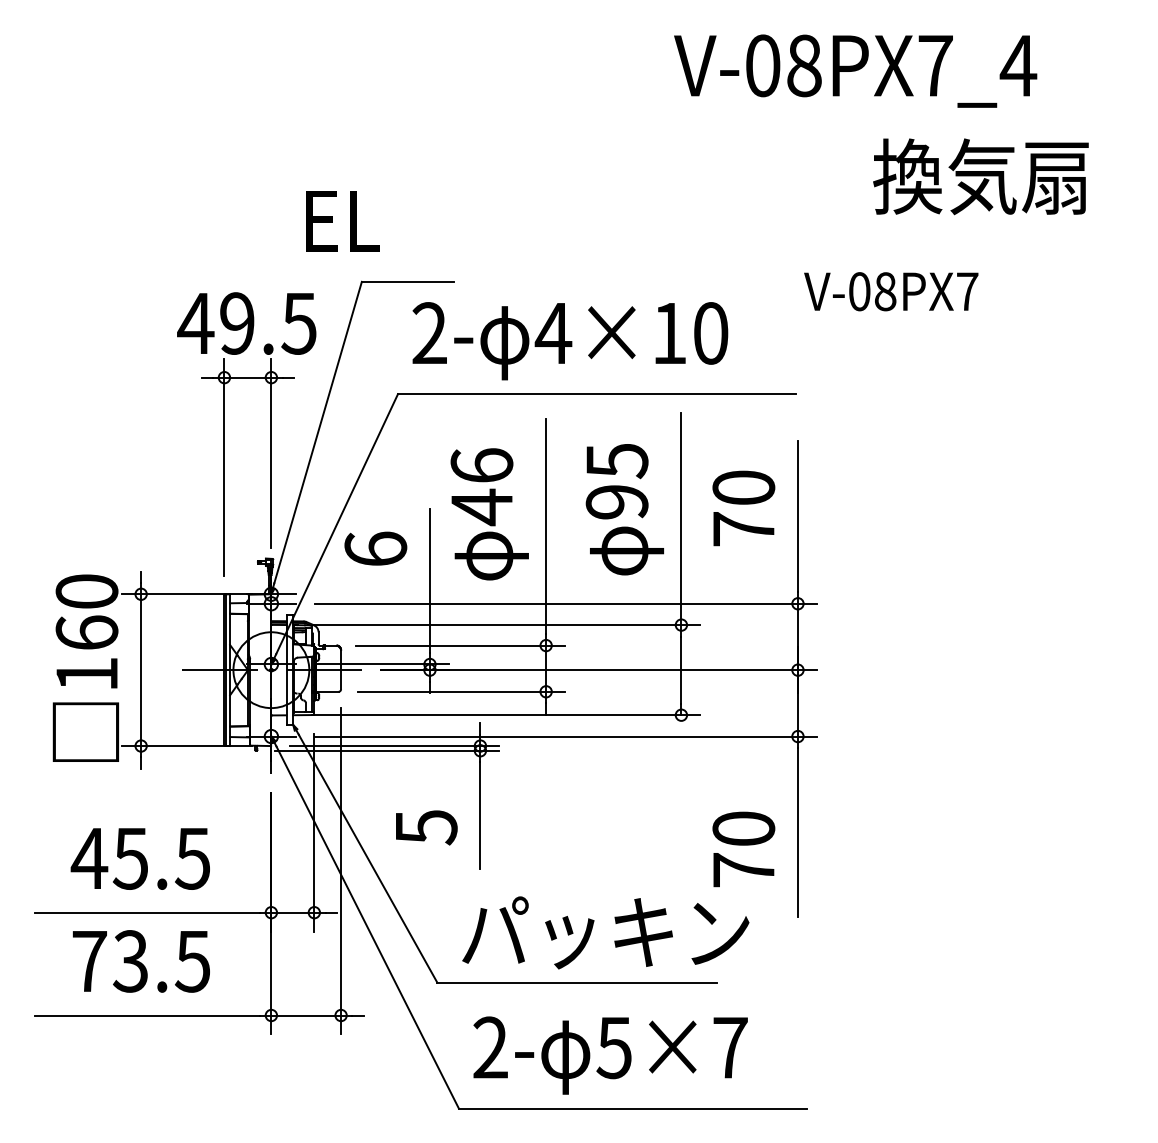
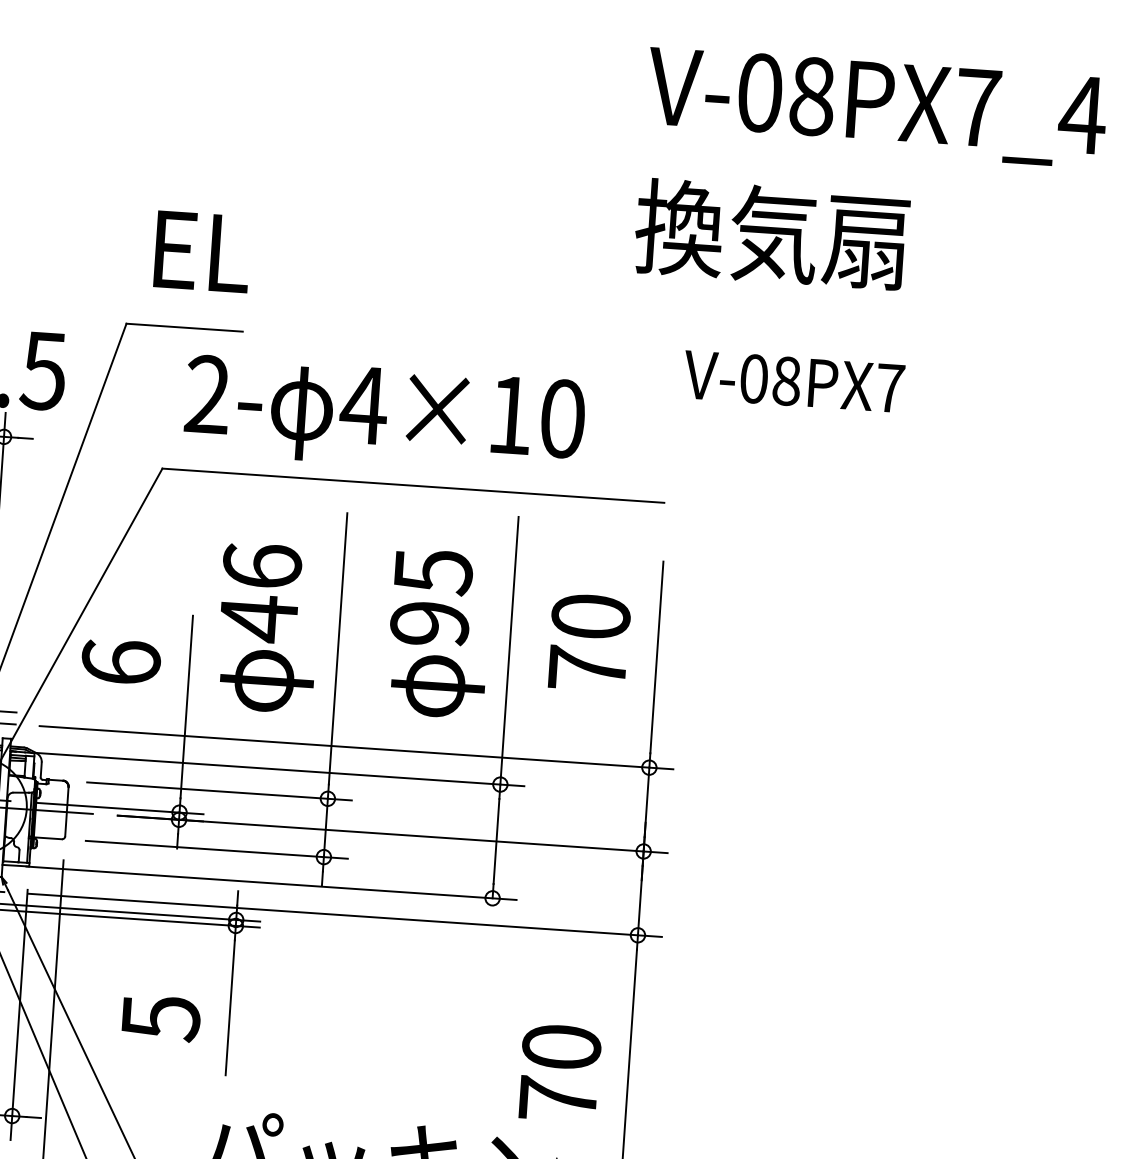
text: (855, 70) -> (876, 106), moved
text: (980, 176) -> (771, 234), moved
text: (342, 221) -> (201, 252), moved

